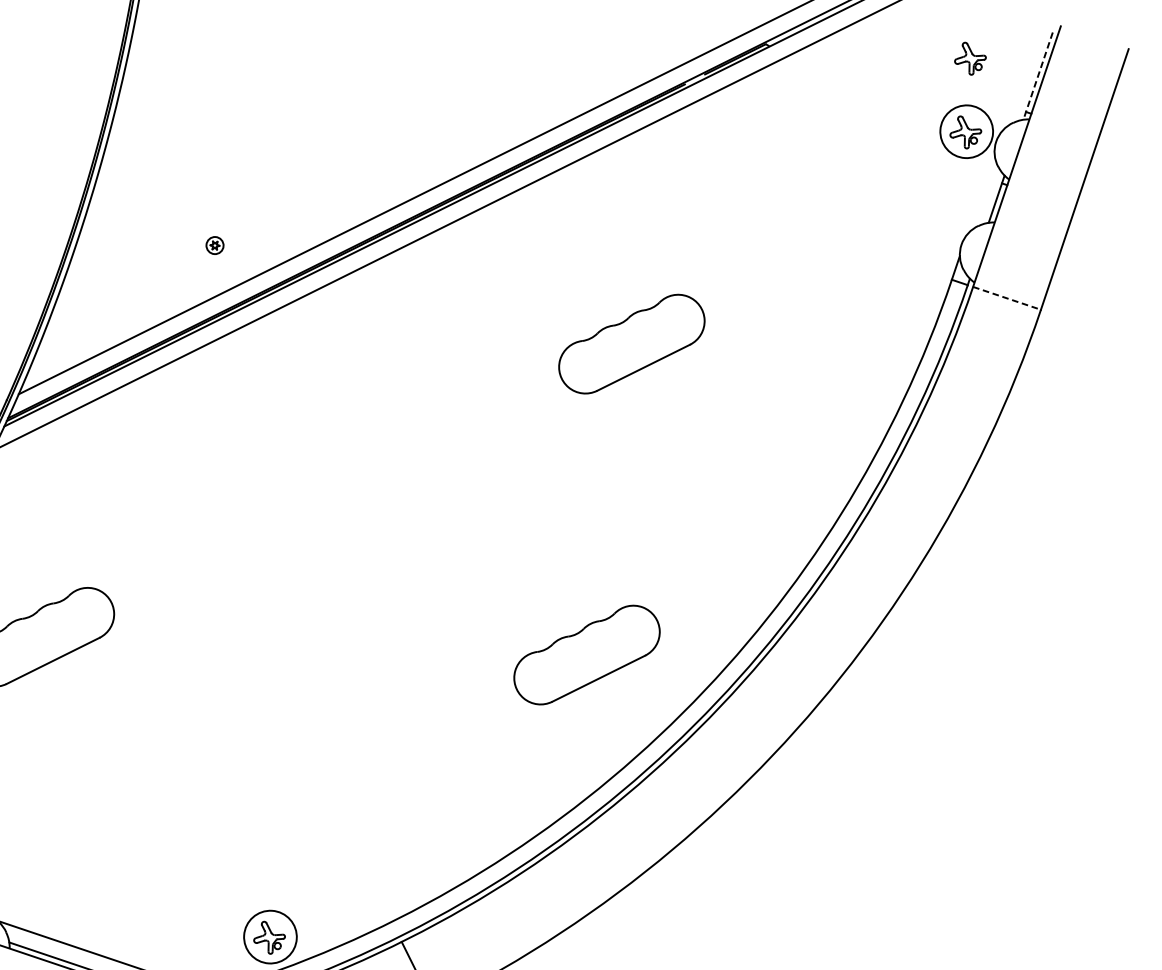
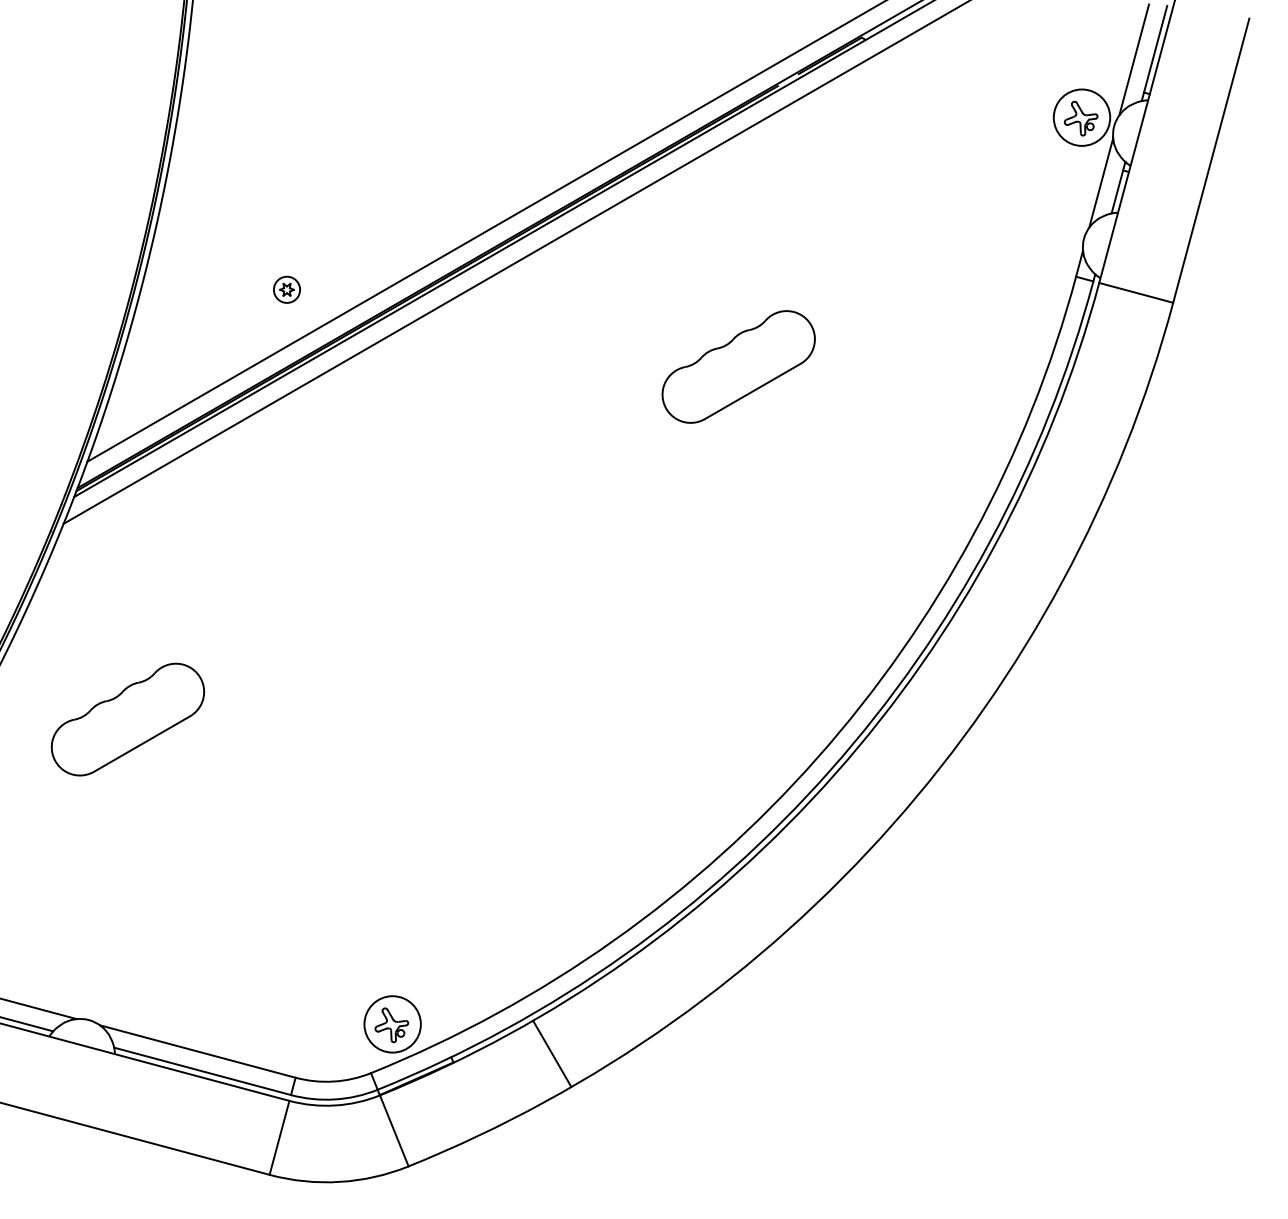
part: (969, 58) -> (1080, 39), removed
line: (1038, 76) -> (1154, 53), dashed -> solid
line: (1019, 80) -> (1134, 59), added
line: (981, 193) -> (1101, 182), added
part: (214, 245) -> (286, 289), size x1.43
line: (1007, 298) -> (1136, 293), dashed -> solid
part: (586, 654) -> (711, 701), removed

